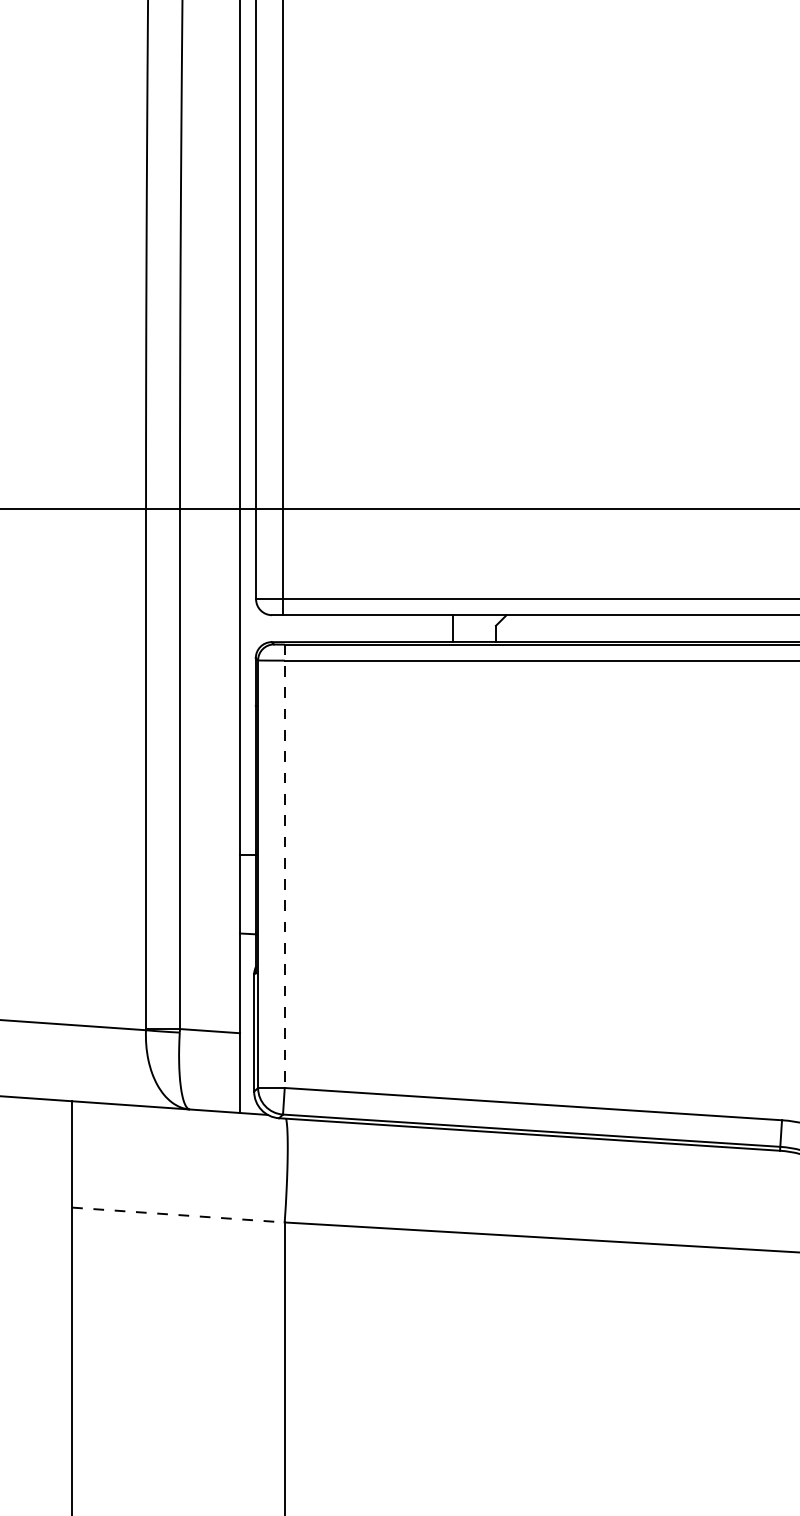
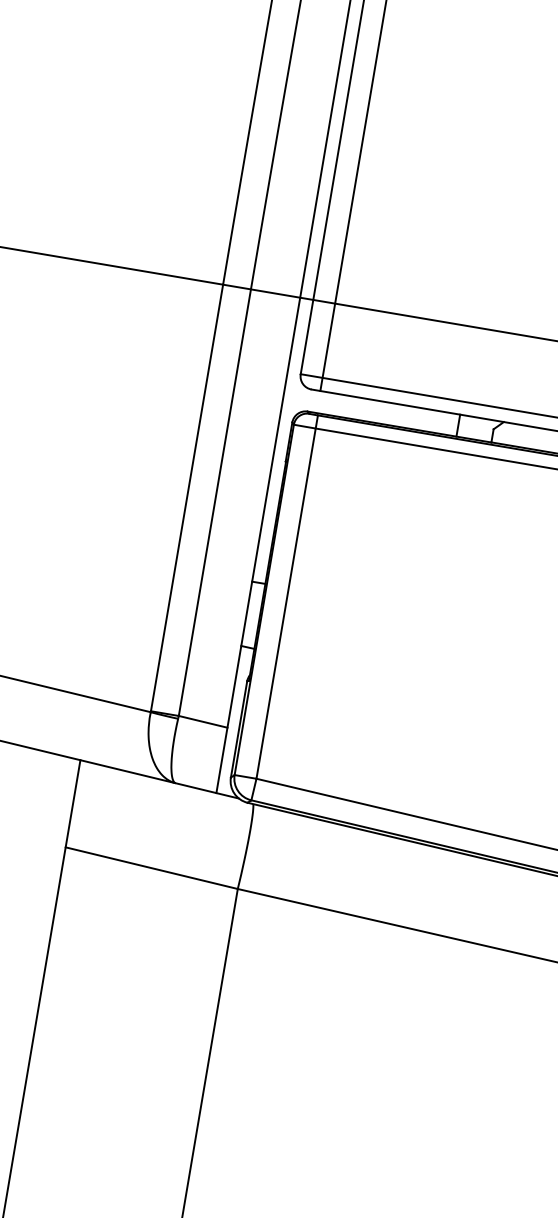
line: (284, 866) -> (286, 597), dashed -> solid
line: (178, 1215) -> (151, 868), dashed -> solid

